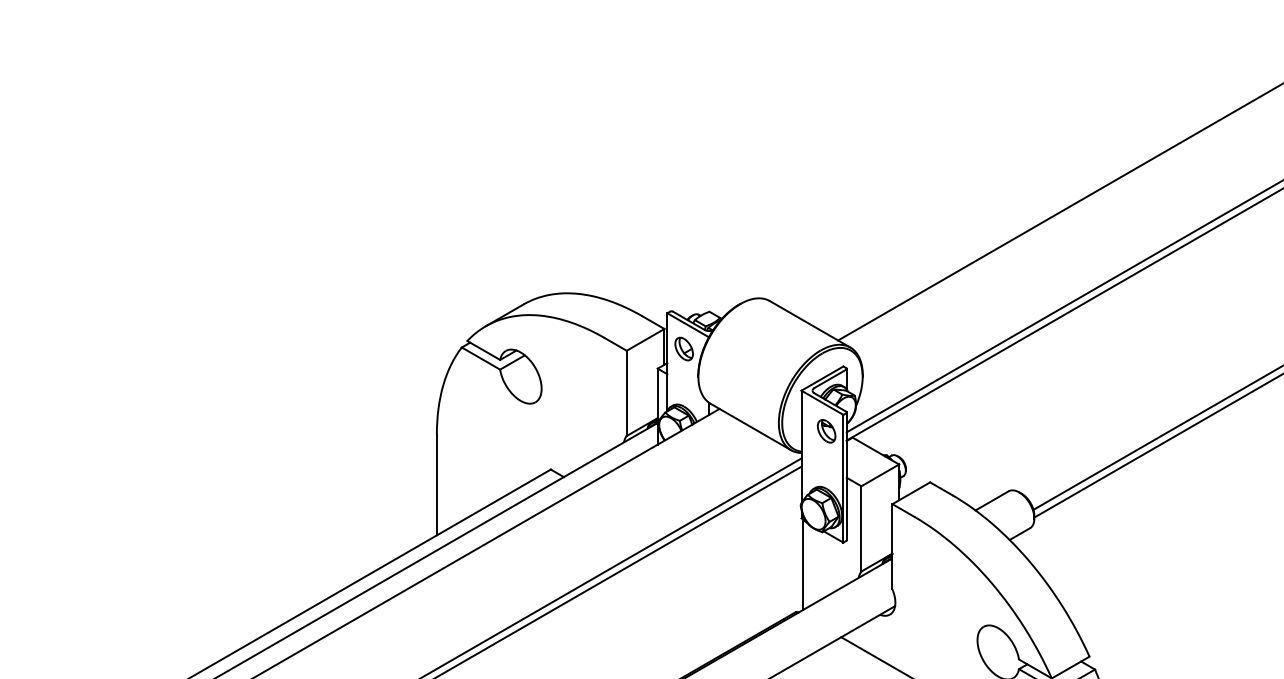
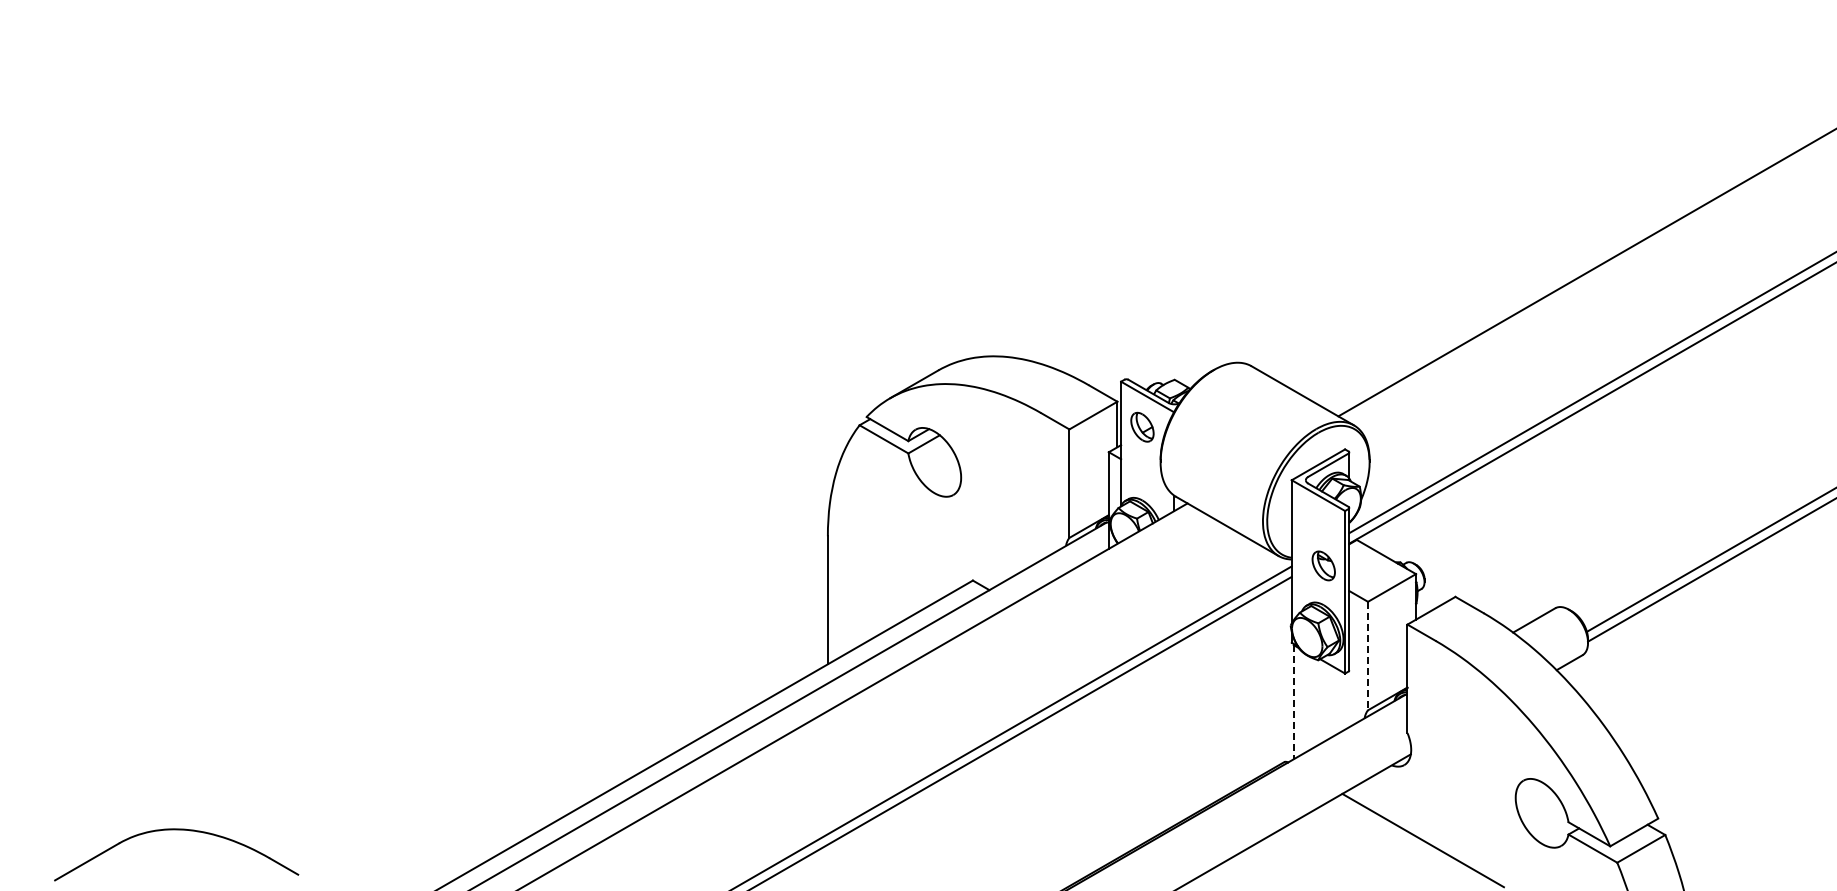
part: (826, 430) -> (1323, 565), moved
line: (861, 529) -> (1368, 656), solid -> dashed
line: (802, 565) -> (1293, 702), solid -> dashed

